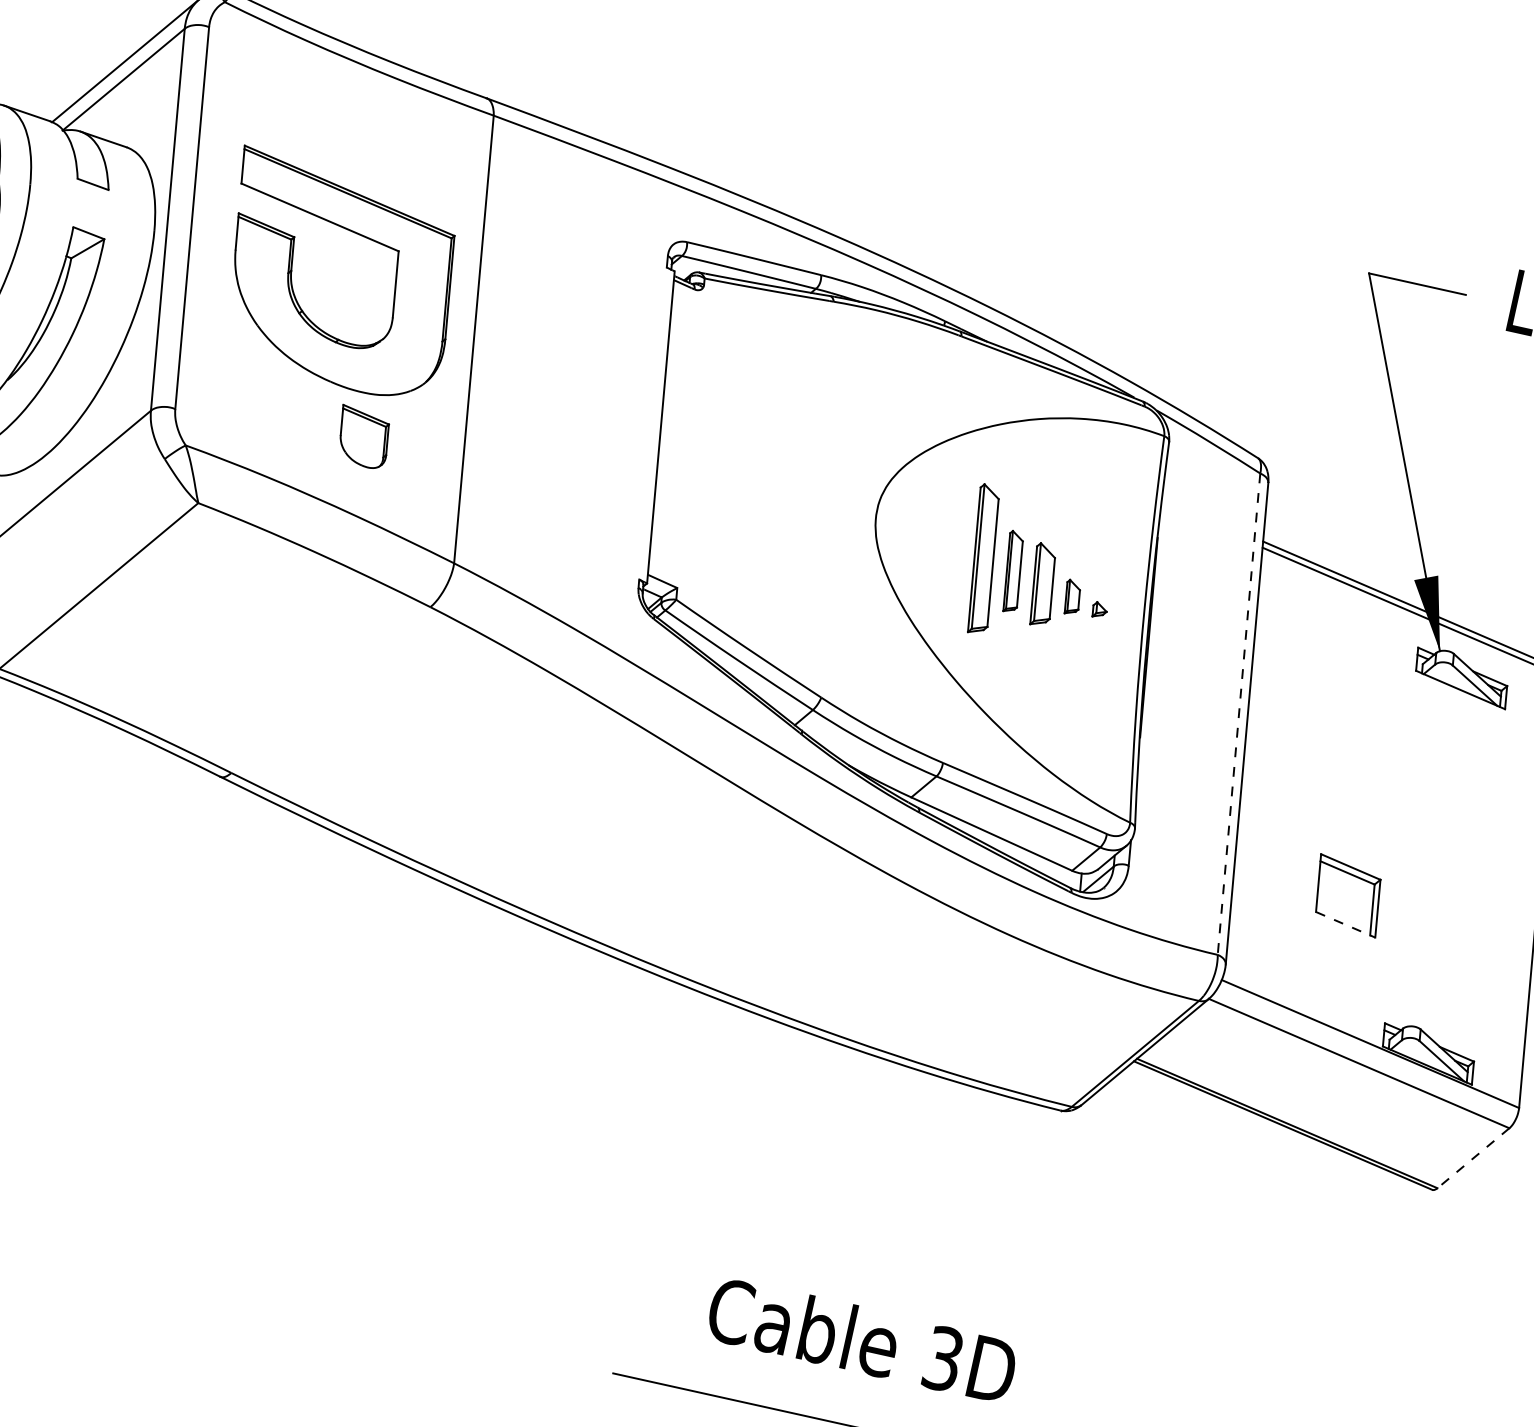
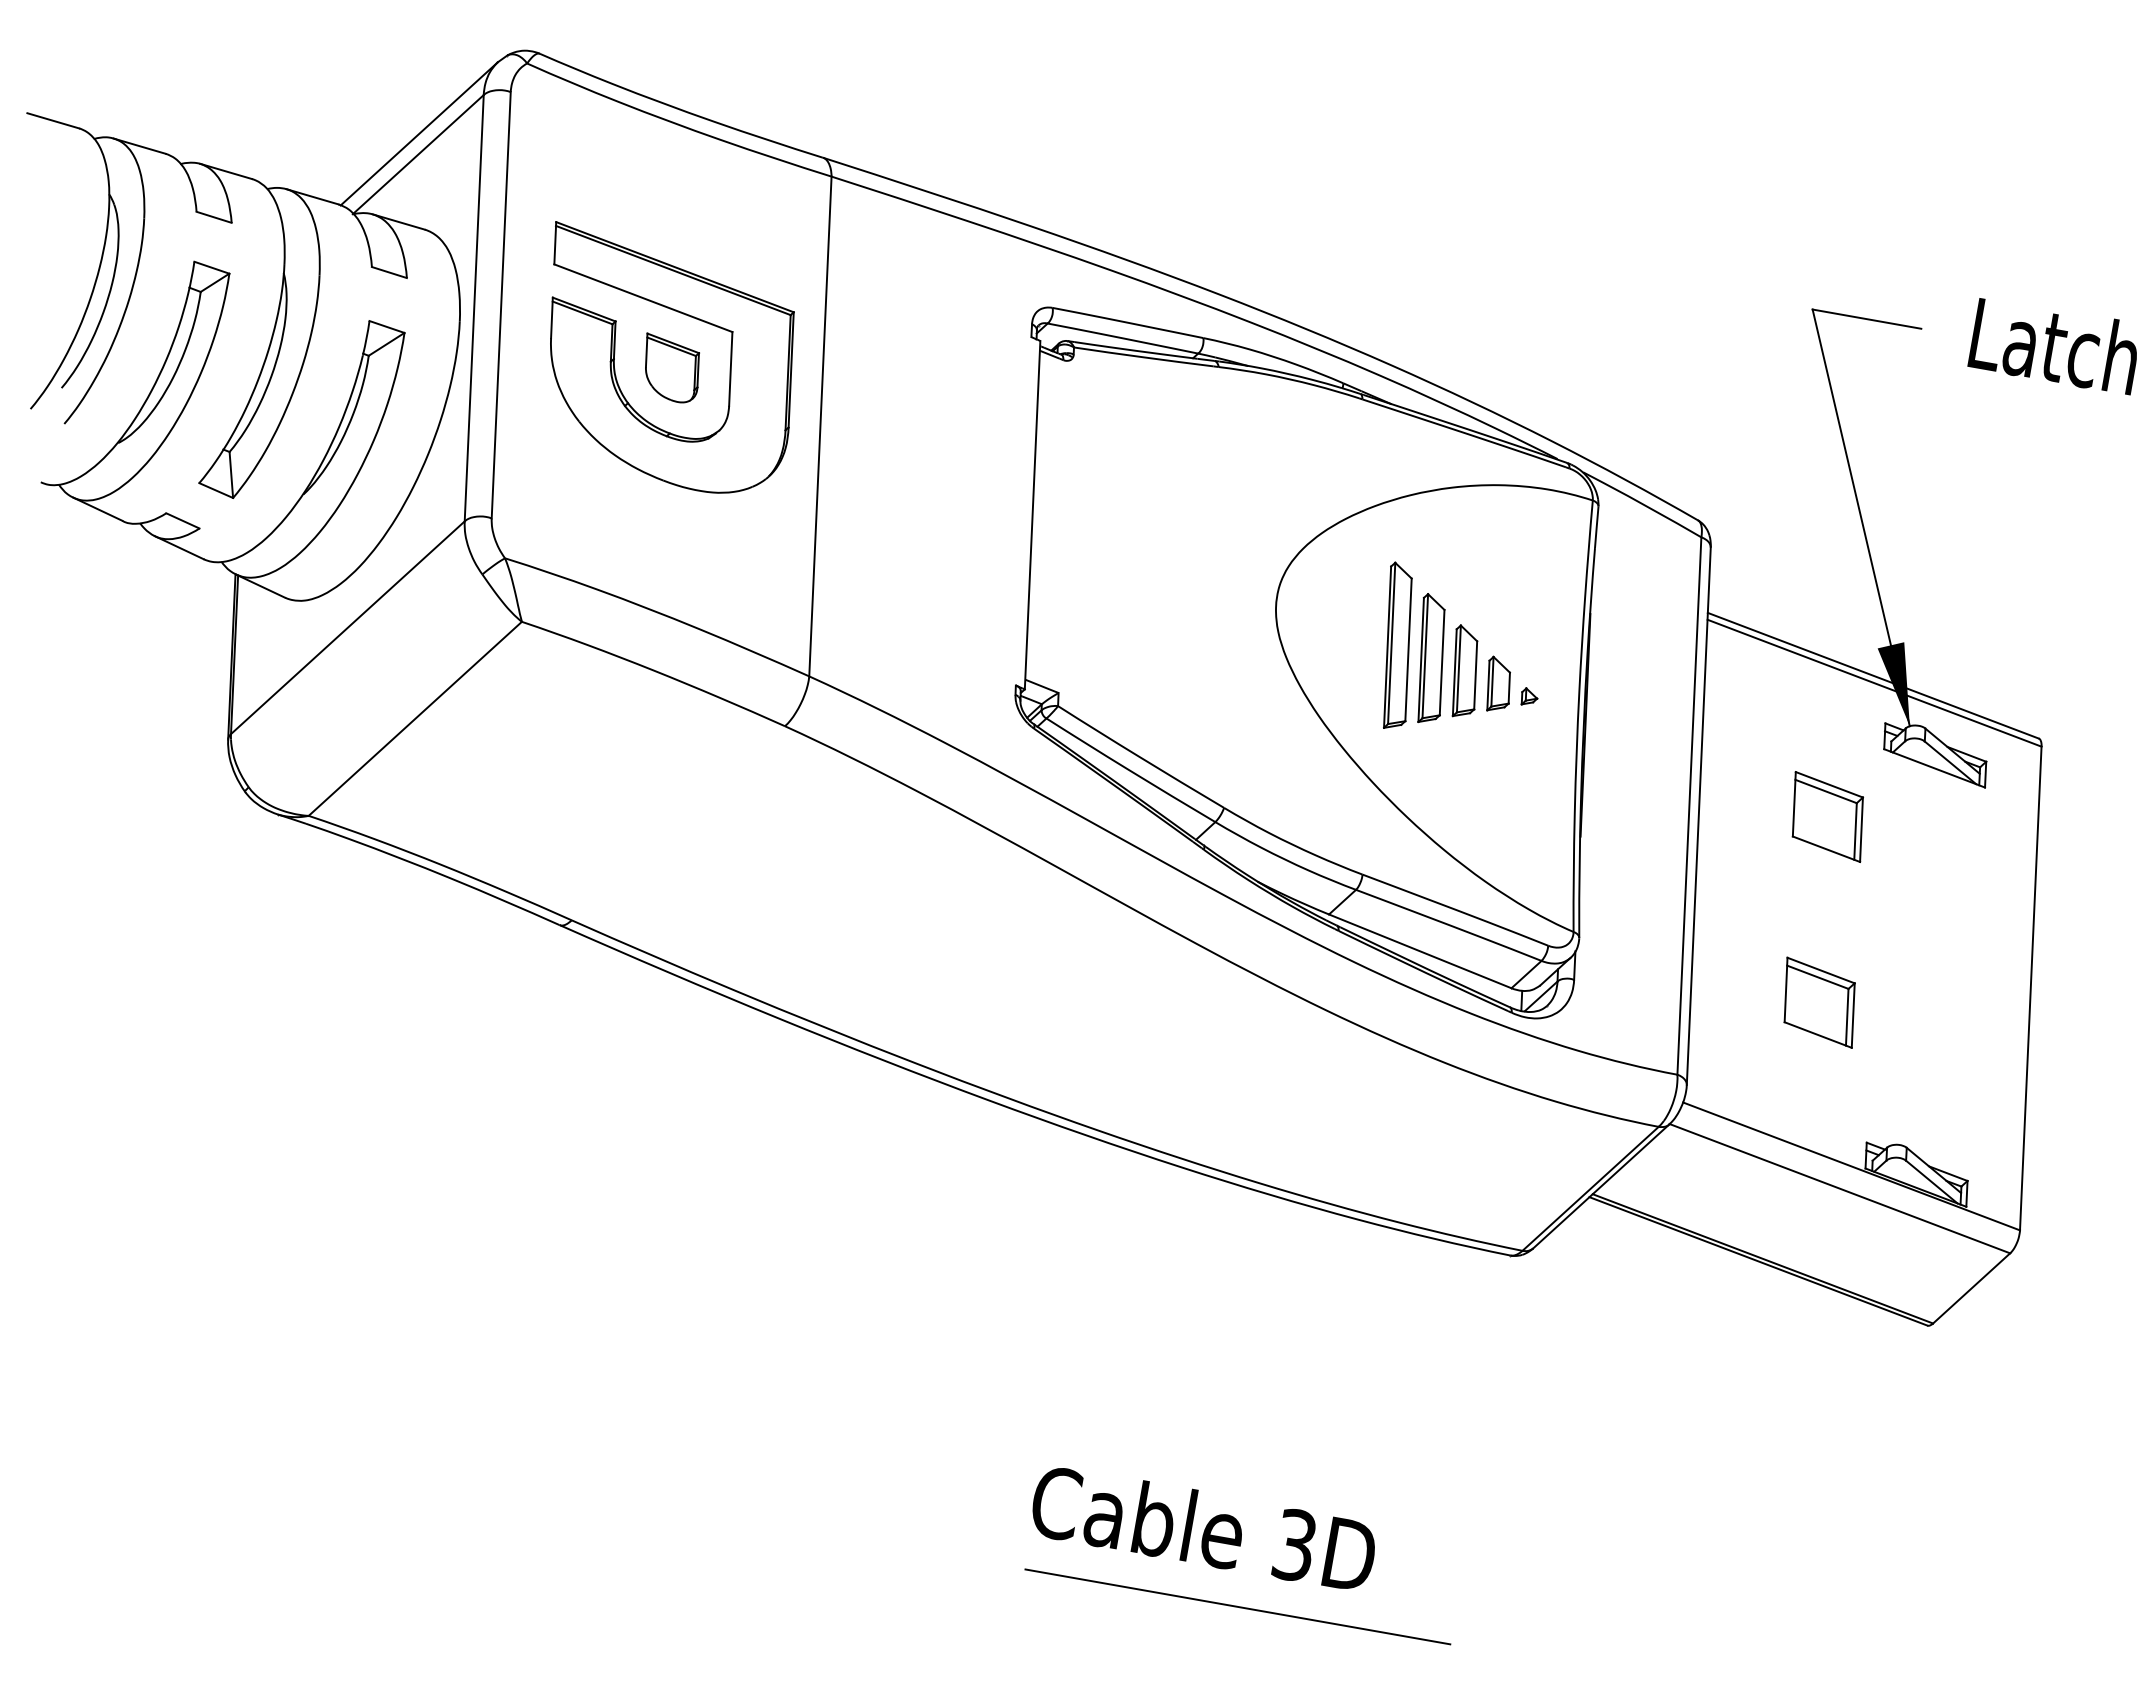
part: (364, 436) -> (672, 367), moved
part: (1013, 570) -> (1431, 657), size x1.43
part: (1072, 596) -> (1498, 683), size x1.43
line: (1239, 714) -> (1689, 806), dashed -> solid
part: (1362, 729) -> (1827, 816), added
line: (1345, 925) -> (1818, 1035), dashed -> solid
line: (1473, 1158) -> (1971, 1288), dashed -> solid
text: (861, 1340) -> (1203, 1528), moved

